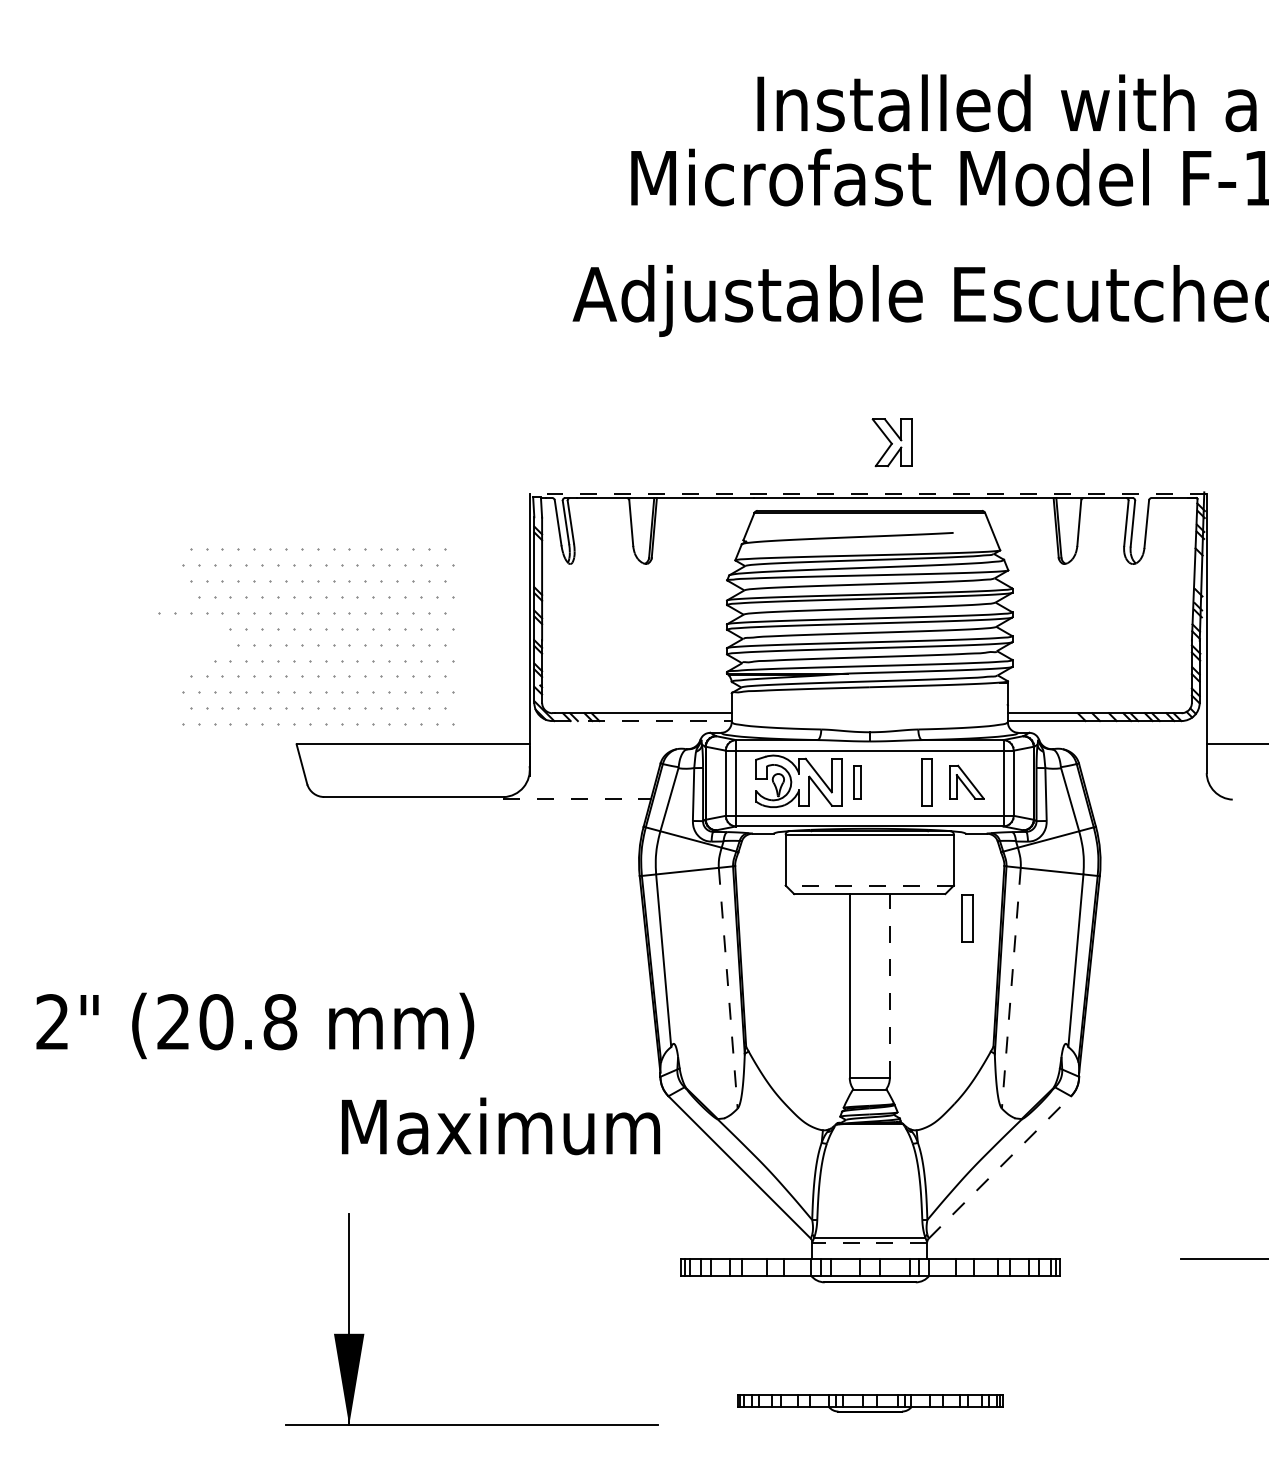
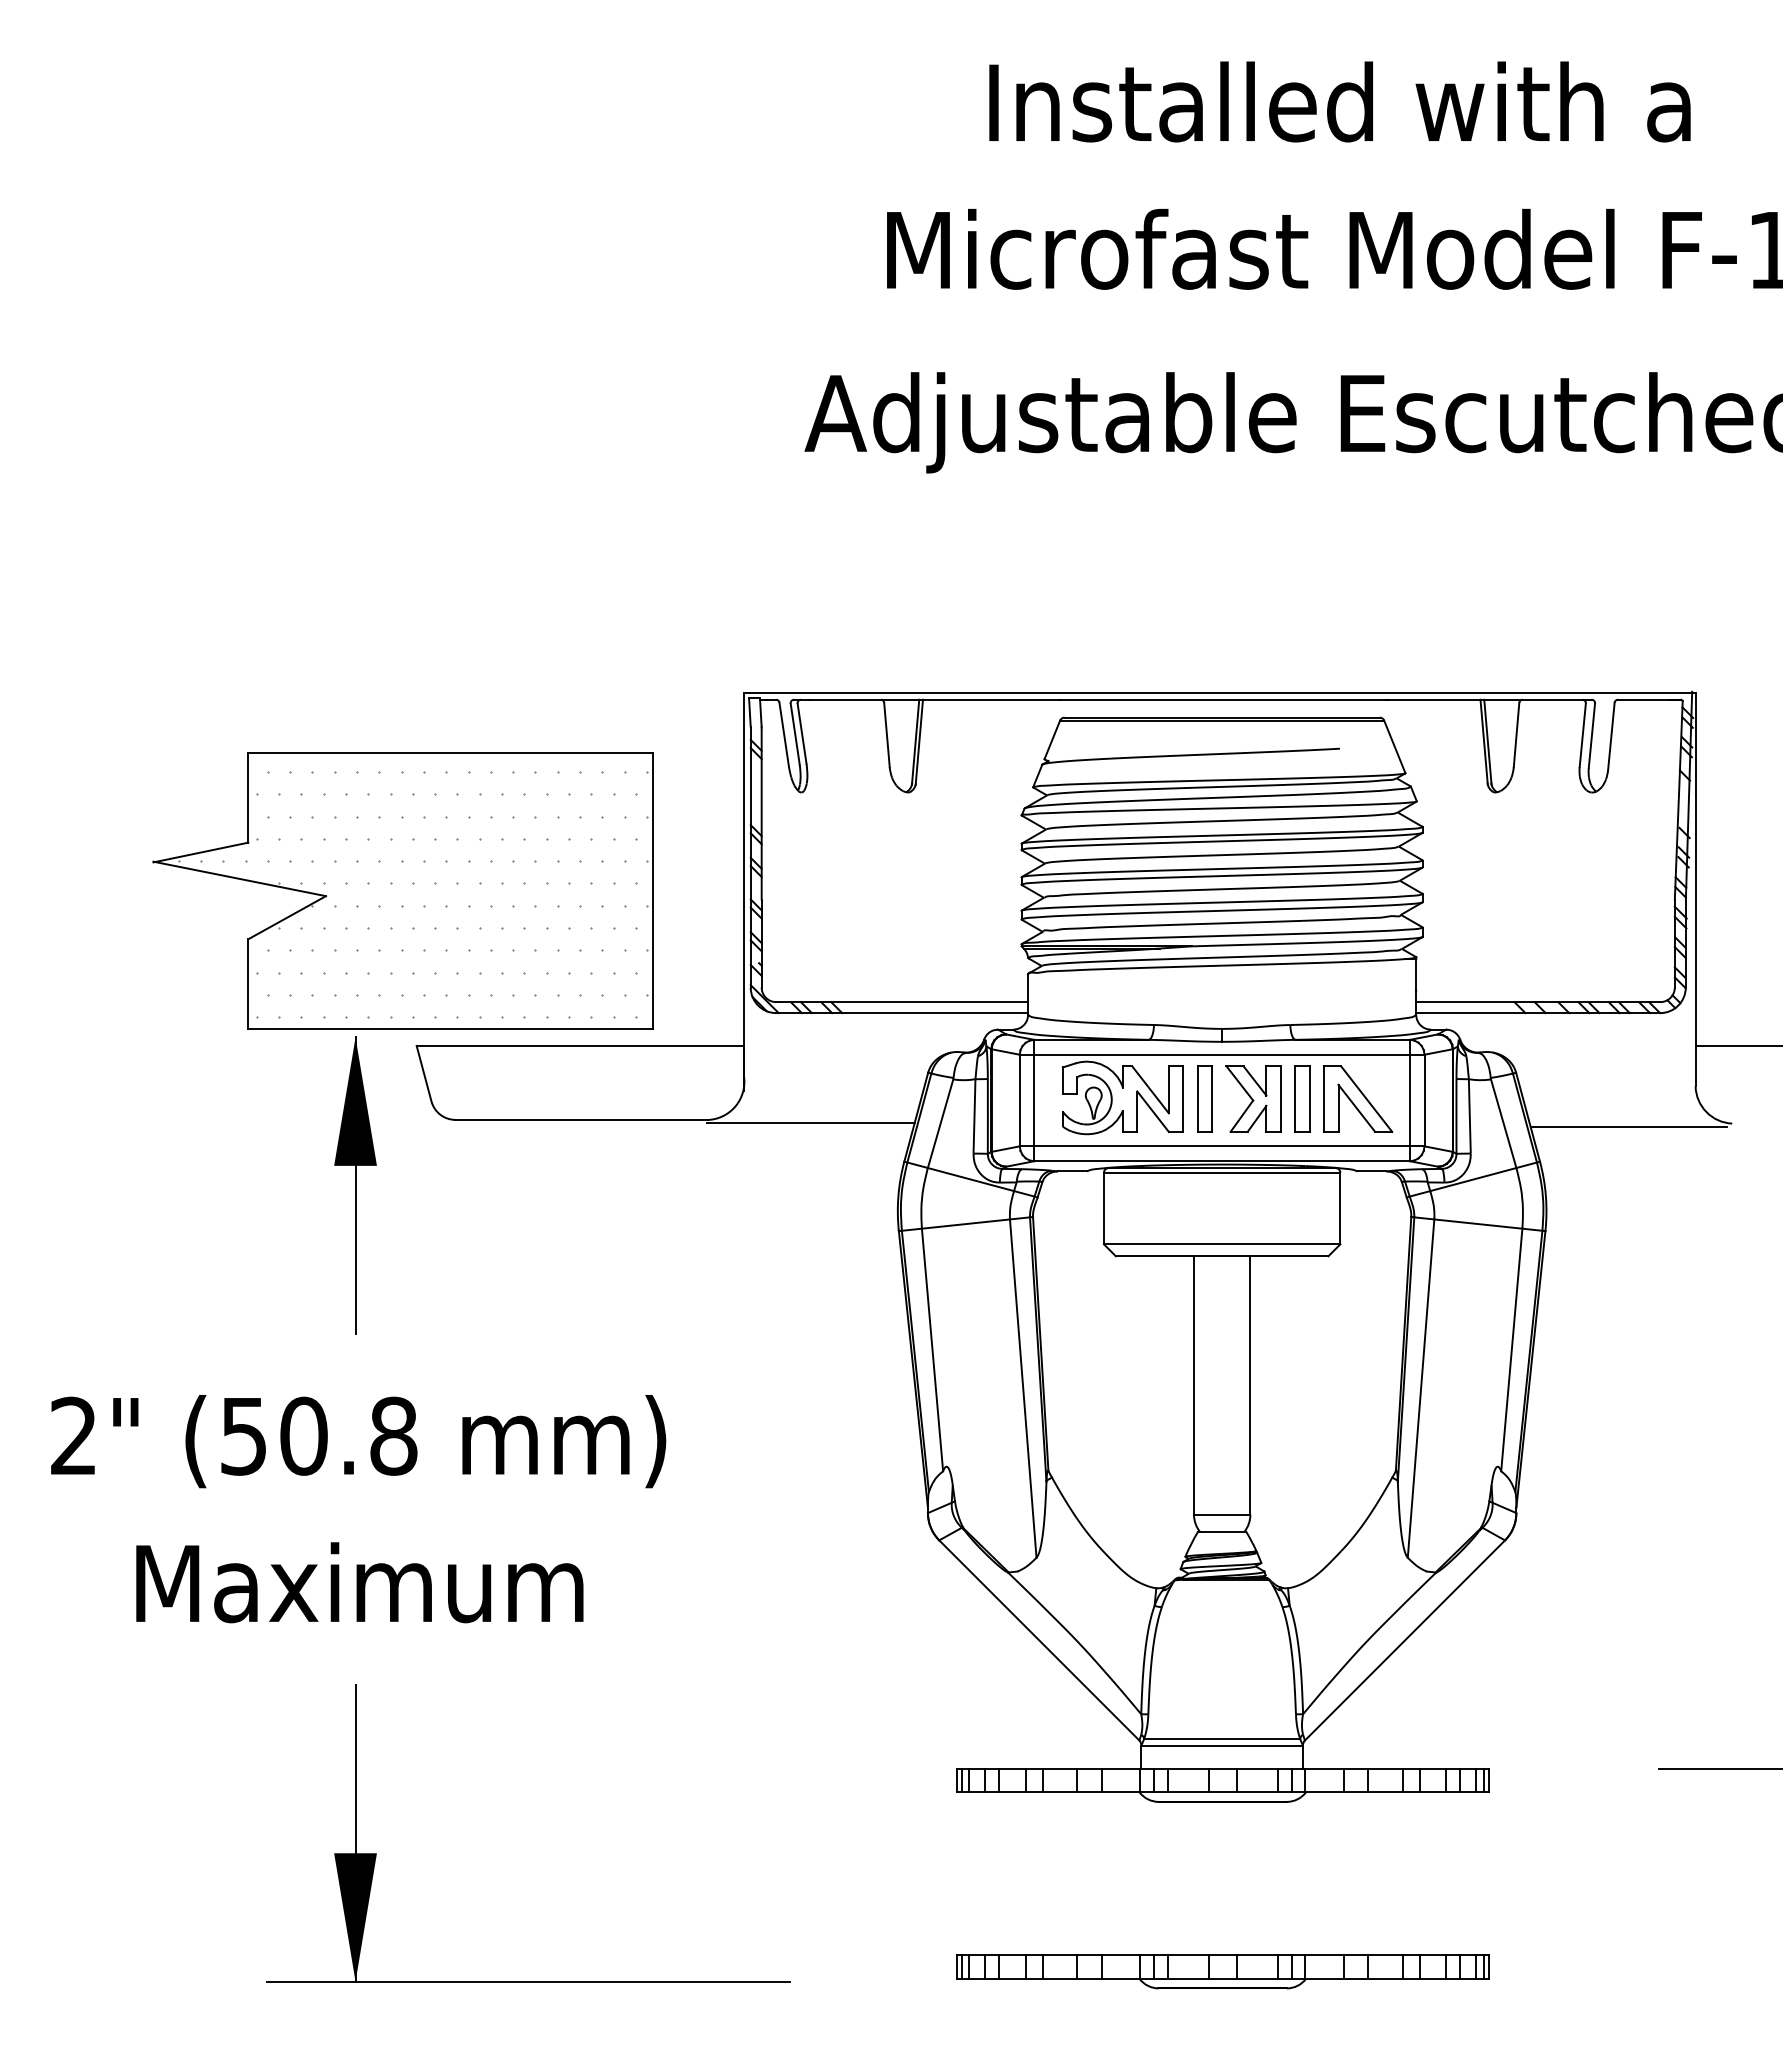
text: (1006, 102) -> (1339, 101), moved
part: (892, 442) -> (1253, 1098), moved
line: (867, 493) -> (1219, 693), dashed -> solid
line: (643, 721) -> (903, 1013), dashed -> solid
part: (286, 732) -> (402, 1029), added
part: (857, 781) -> (1204, 1098), size x1.43
part: (966, 781) -> (1358, 1098), size x1.43
line: (577, 798) -> (811, 1122), dashed -> solid
line: (1158, 801) -> (1628, 1126), added
line: (869, 885) -> (1221, 1244), dashed -> solid
part: (967, 918) -> (1359, 1290), removed
line: (889, 985) -> (1250, 1384), dashed -> solid
line: (728, 988) -> (1023, 1388), dashed -> solid
line: (1011, 988) -> (1421, 1388), dashed -> solid
text: (173, 1021) -> (243, 1435), (20.8 -> (50.8
text: (500, 1126) -> (359, 1582), moved
line: (1000, 1167) -> (1405, 1640), dashed -> solid
line: (870, 1242) -> (1222, 1746), dashed -> solid
part: (870, 1403) -> (1222, 1971), size x1.43
part: (472, 1425) -> (528, 1981), moved

